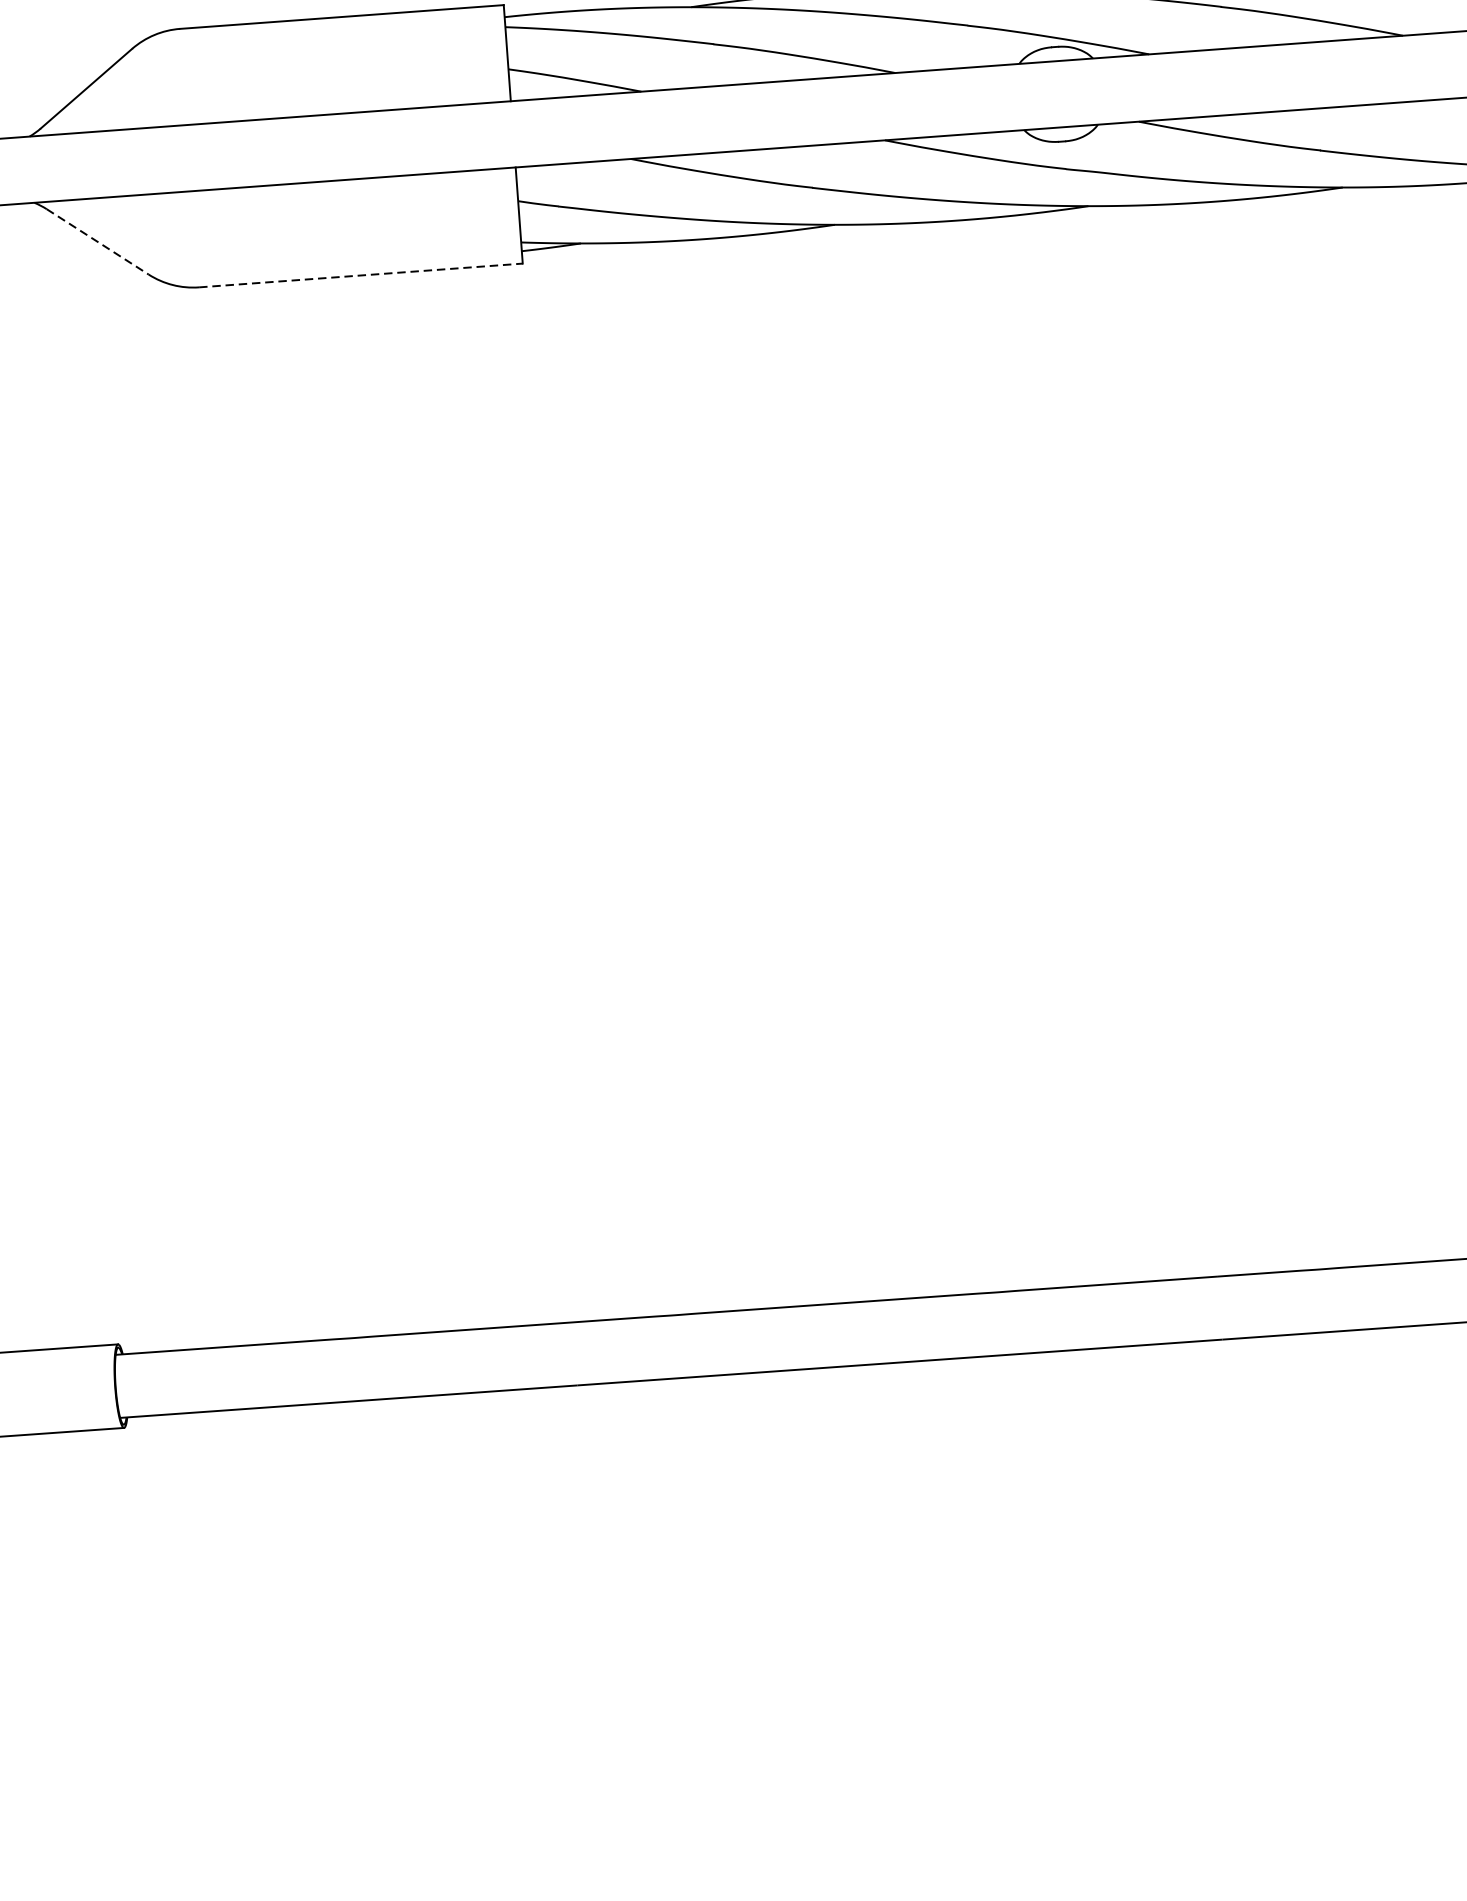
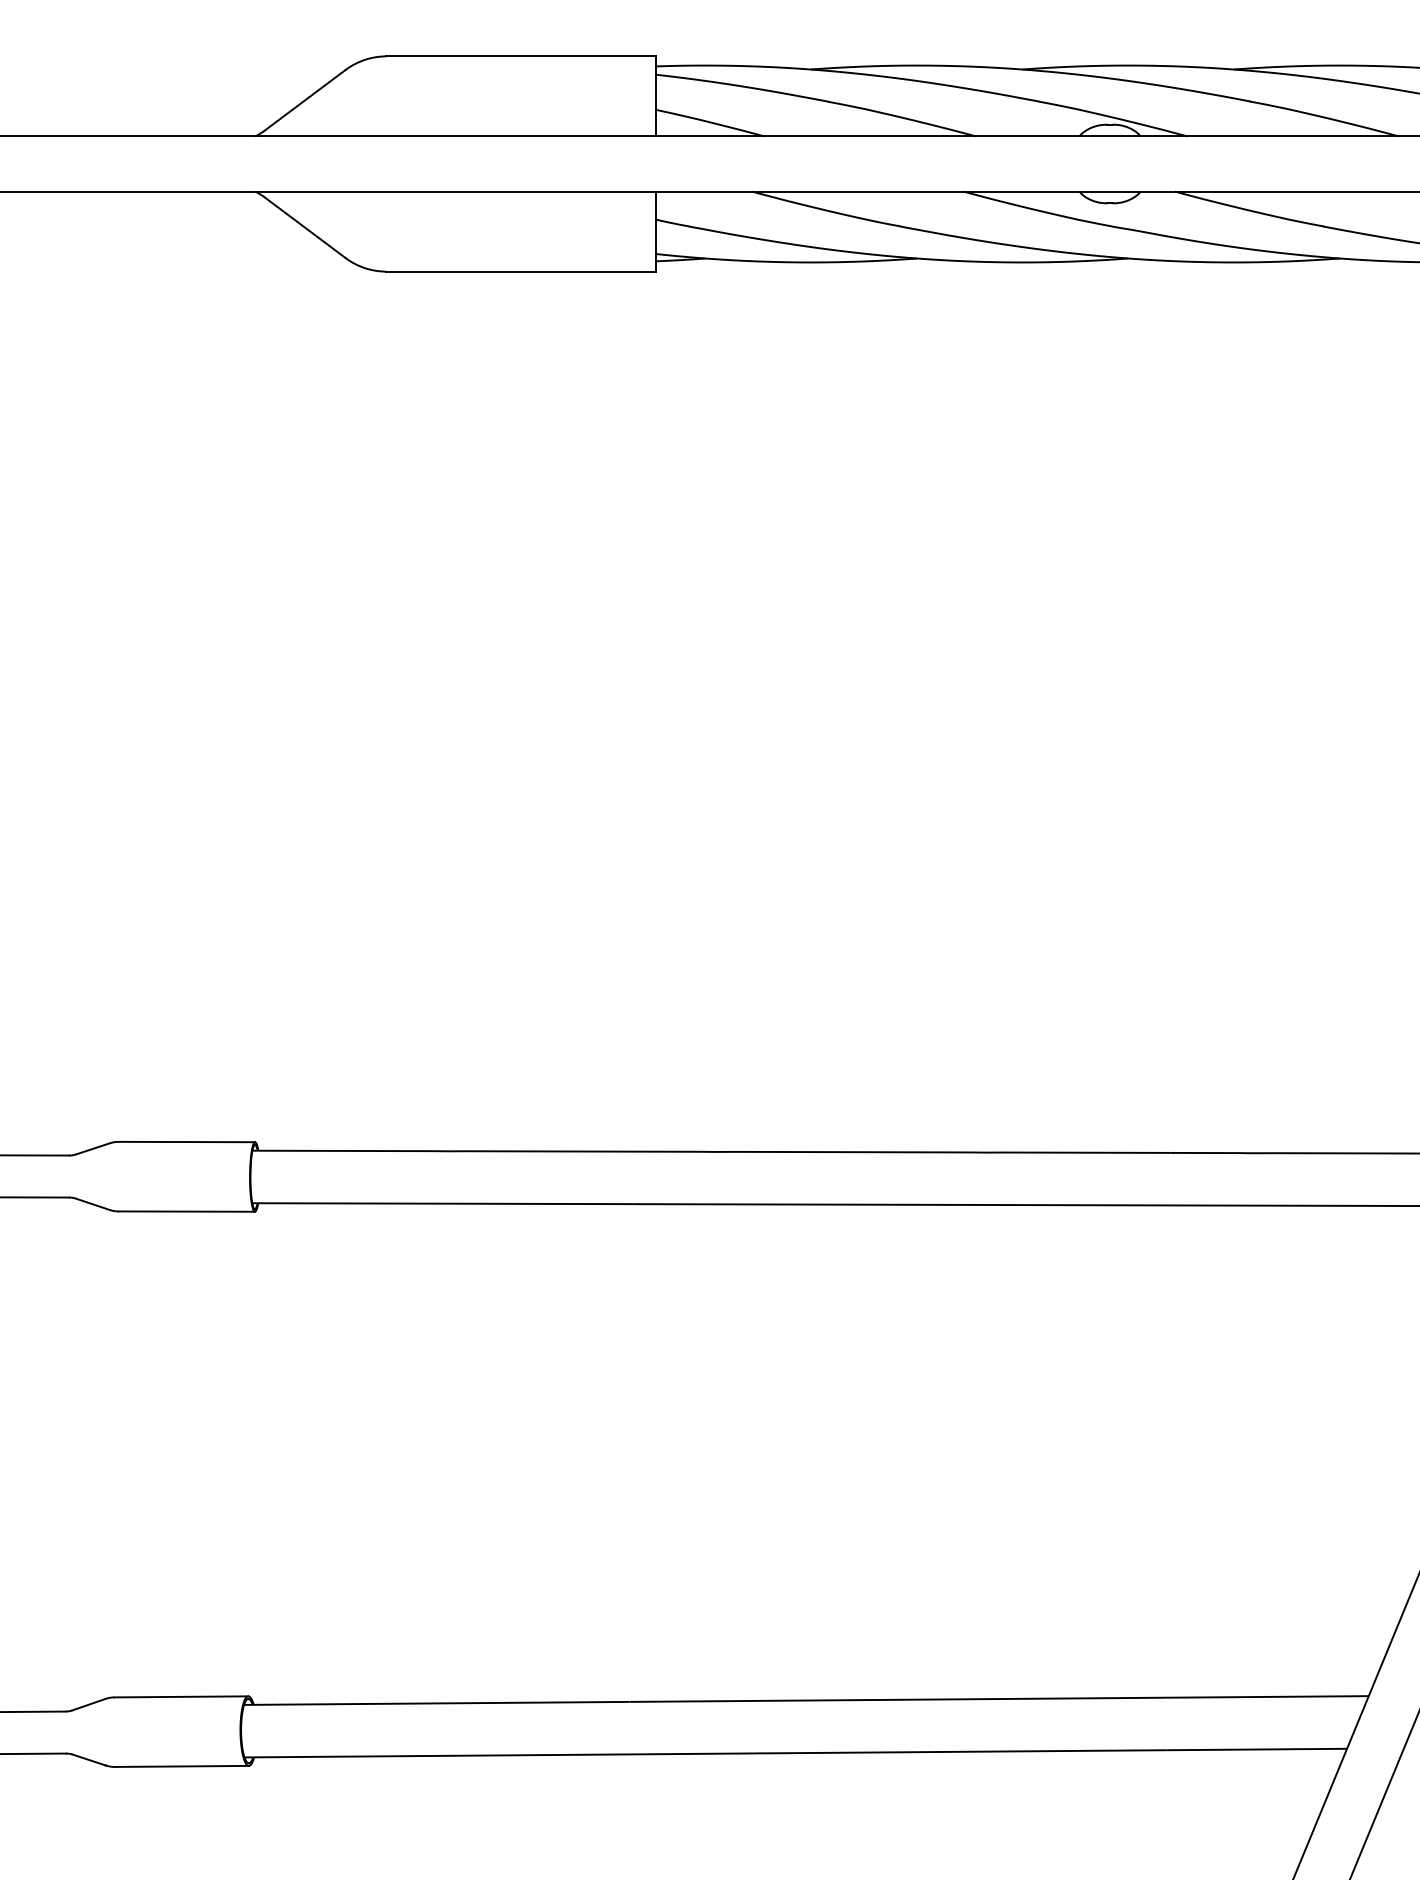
line: (98, 242) -> (305, 228), dashed -> solid
line: (361, 275) -> (521, 271), dashed -> solid

